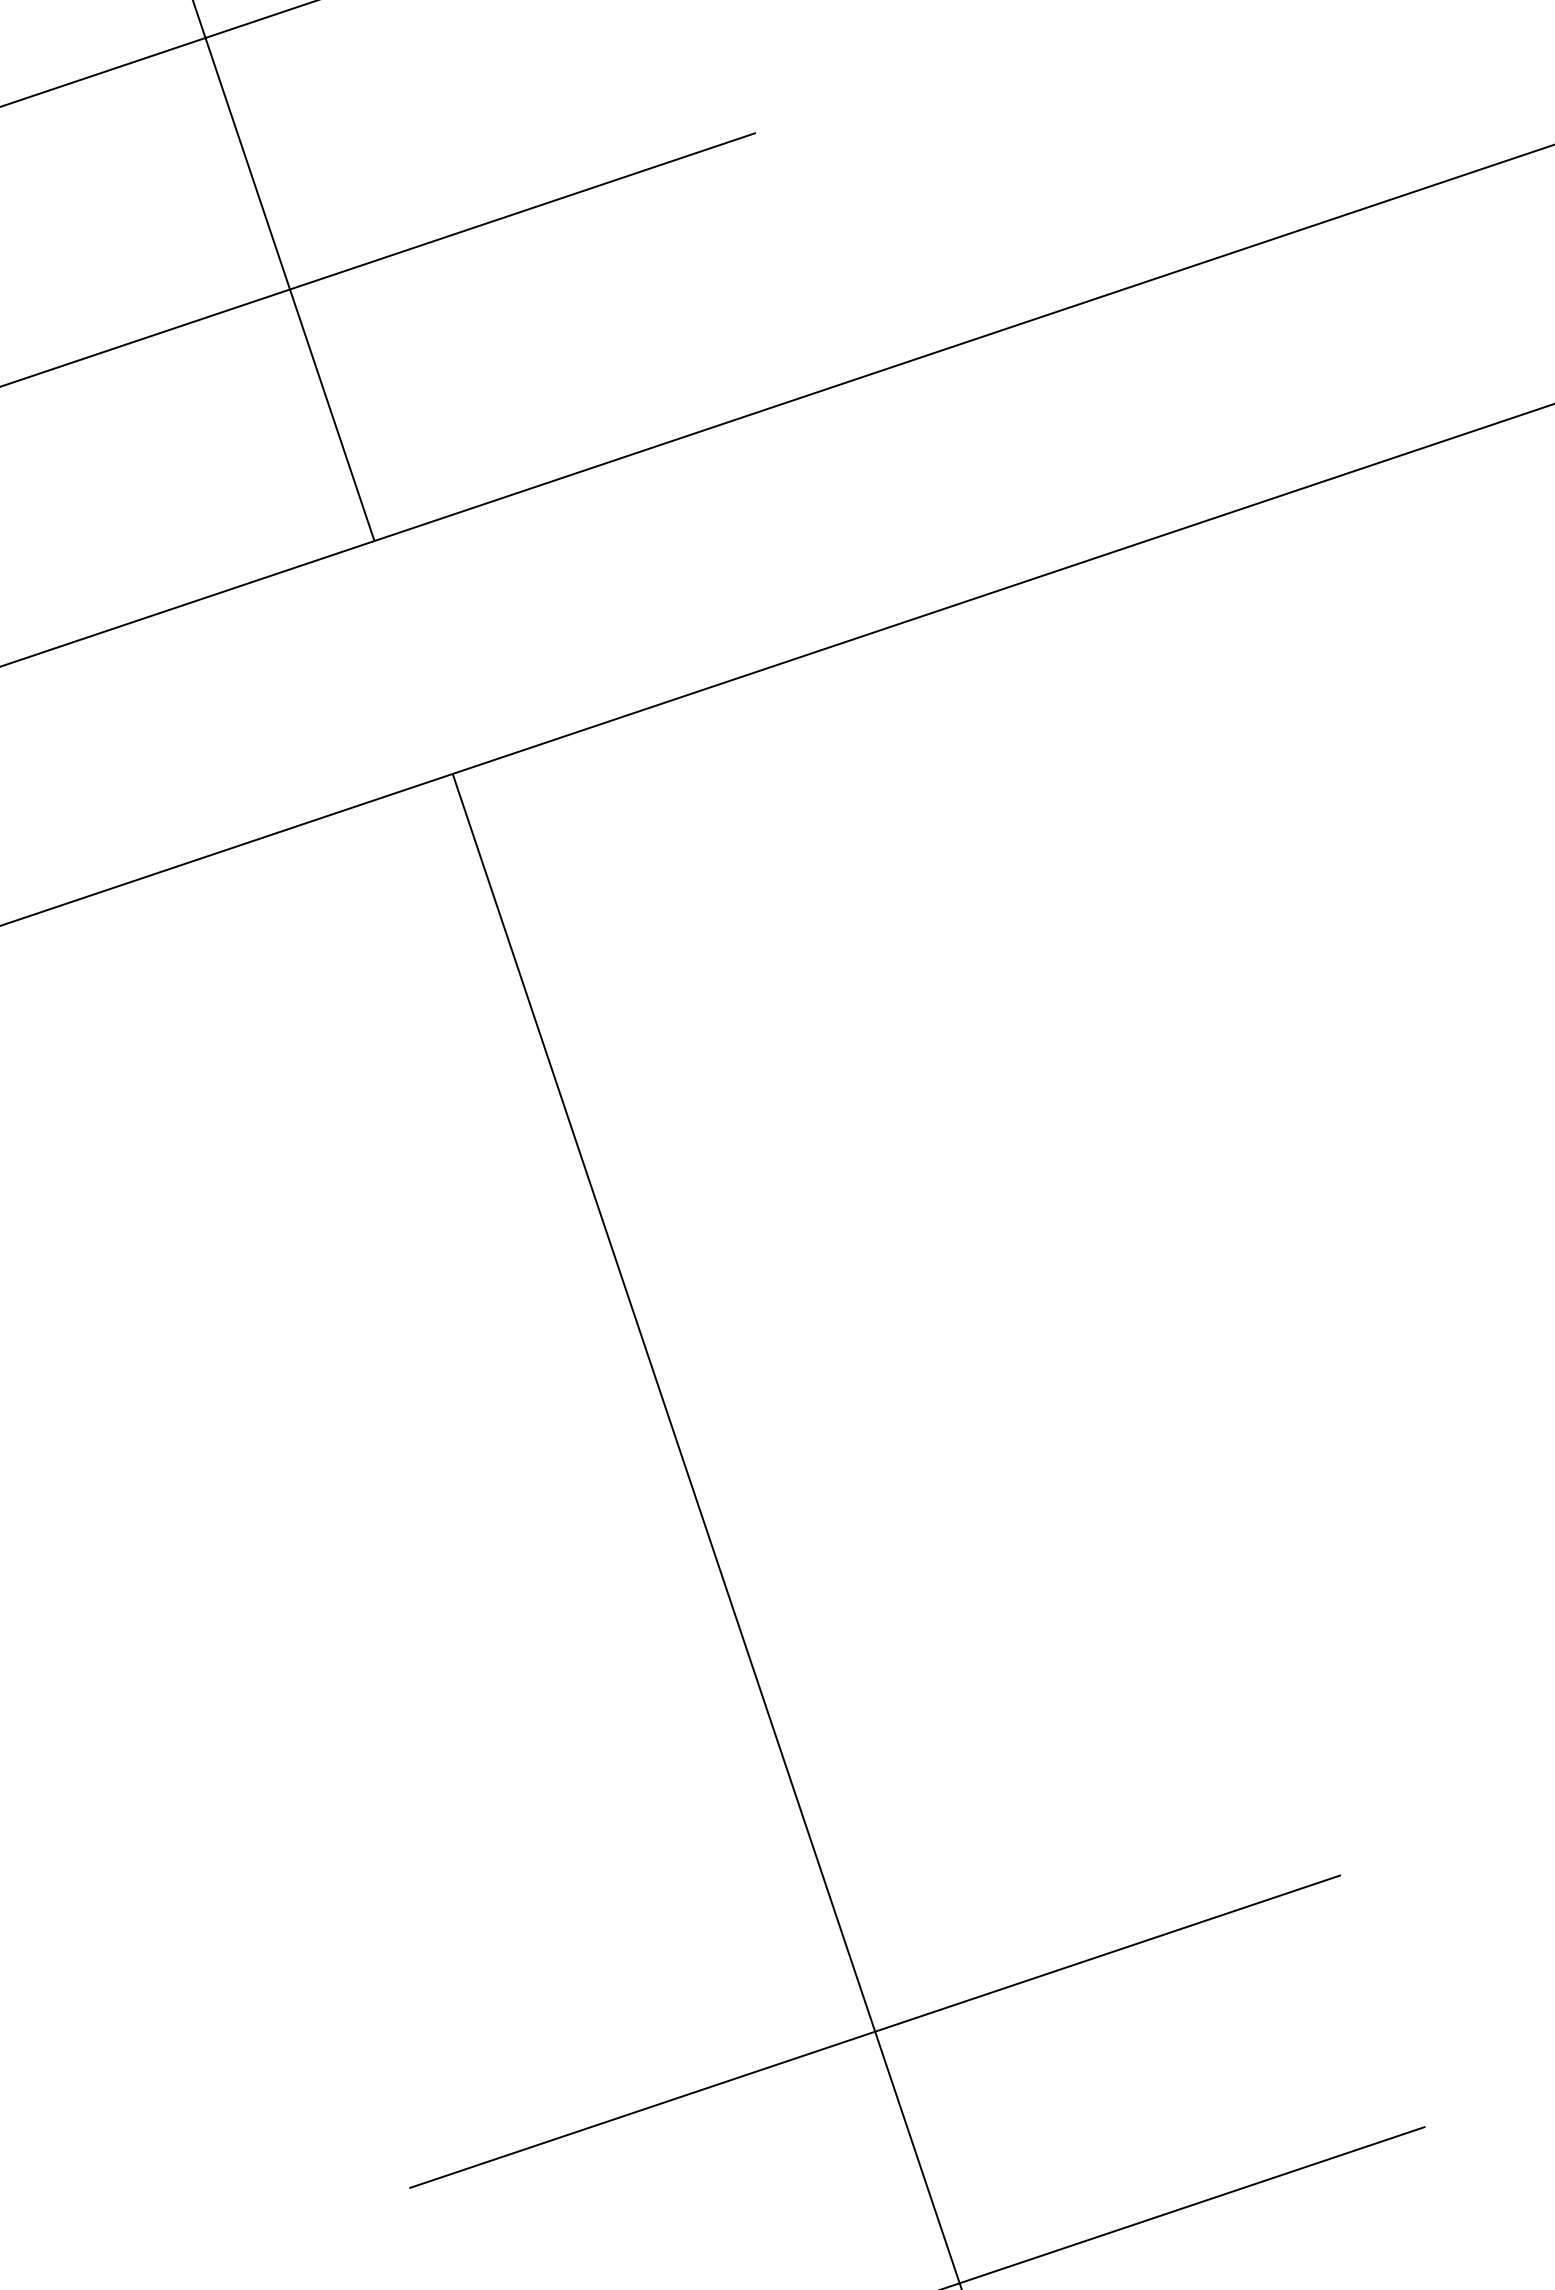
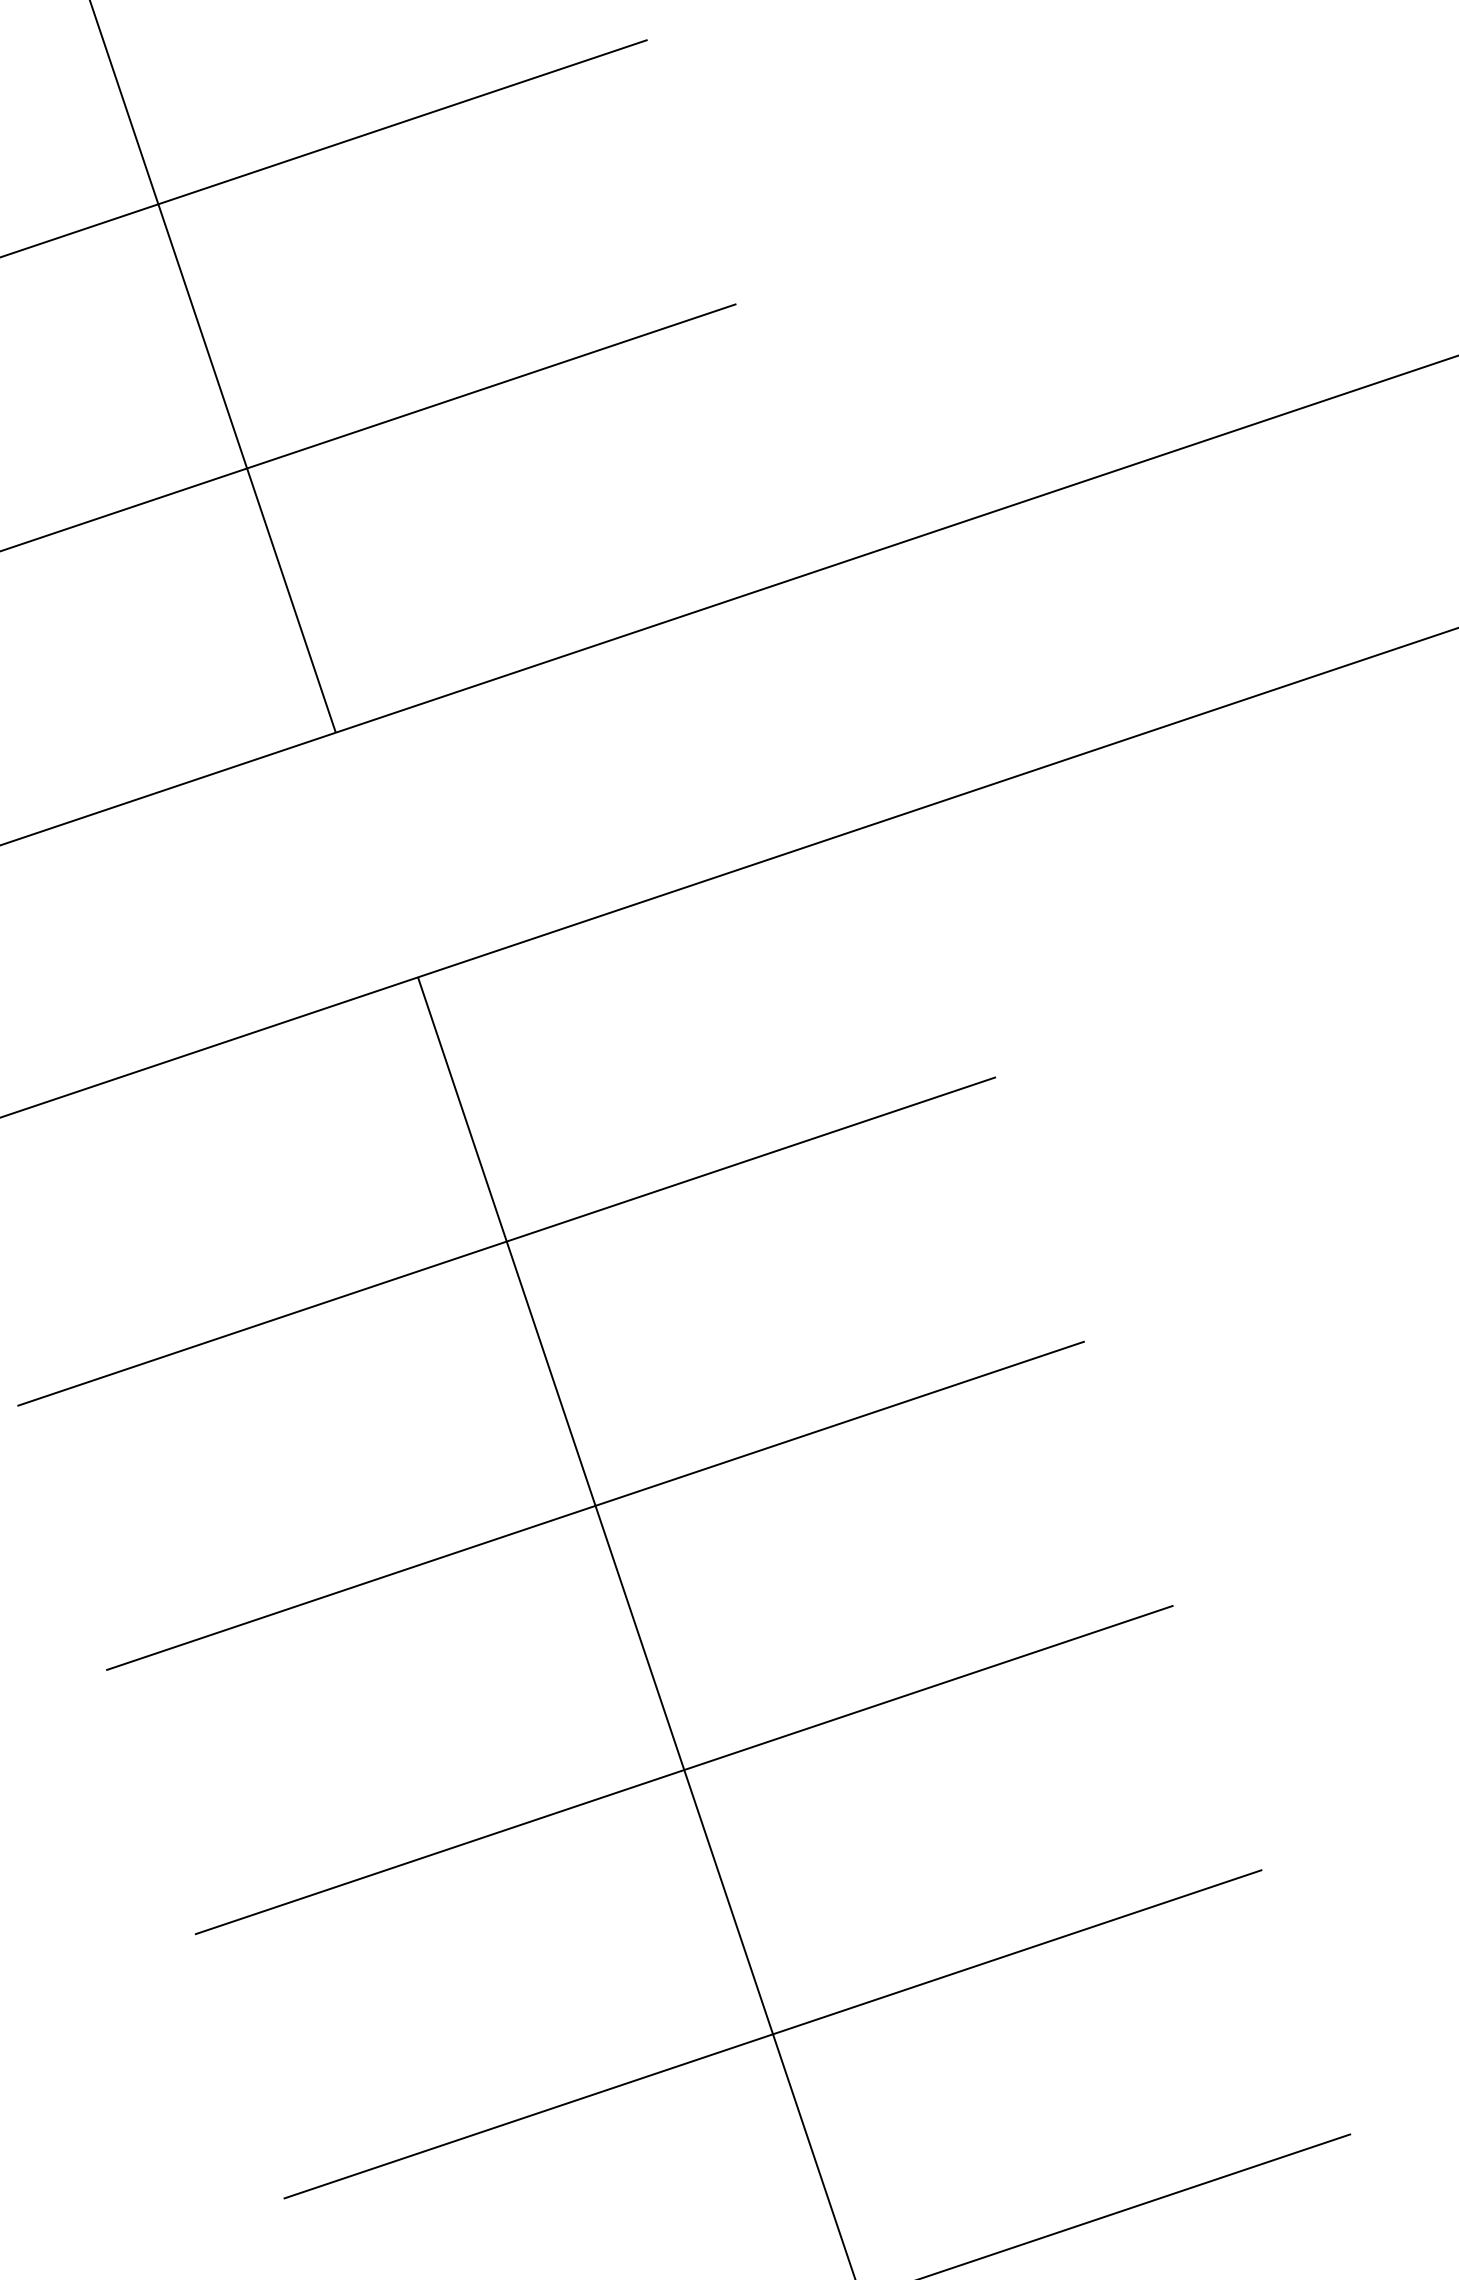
line: (537, 1025) -> (507, 1241), added
line: (621, 1276) -> (595, 1505), added
line: (705, 1528) -> (683, 1769), added
line: (790, 1779) -> (772, 2033), added

